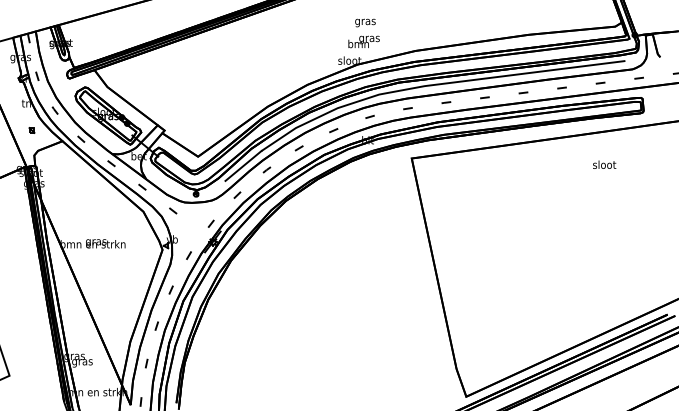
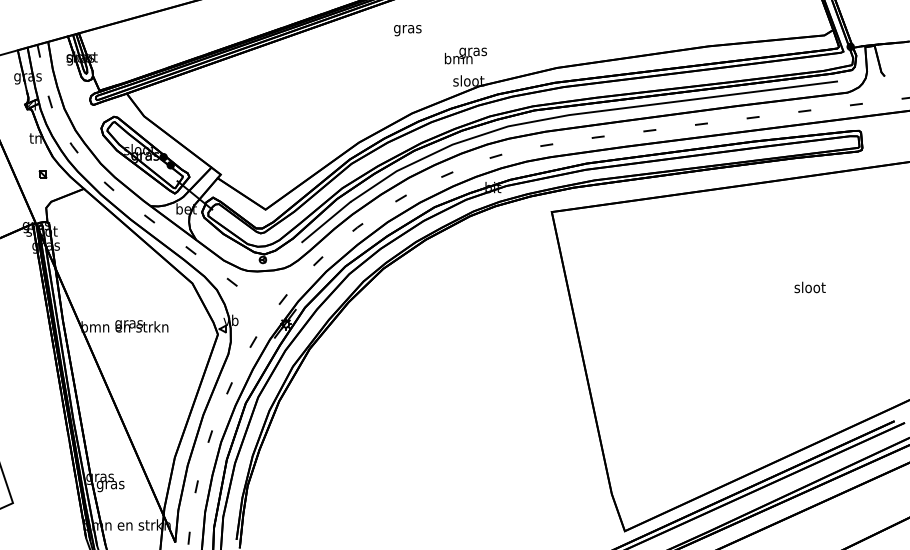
text: (365, 22) -> (407, 30), moved
text: (363, 41) -> (465, 55), moved
text: (604, 164) -> (809, 287), moved

